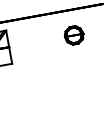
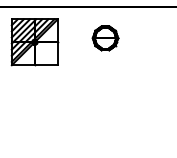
part: (74, 35) -> (105, 38), moved

